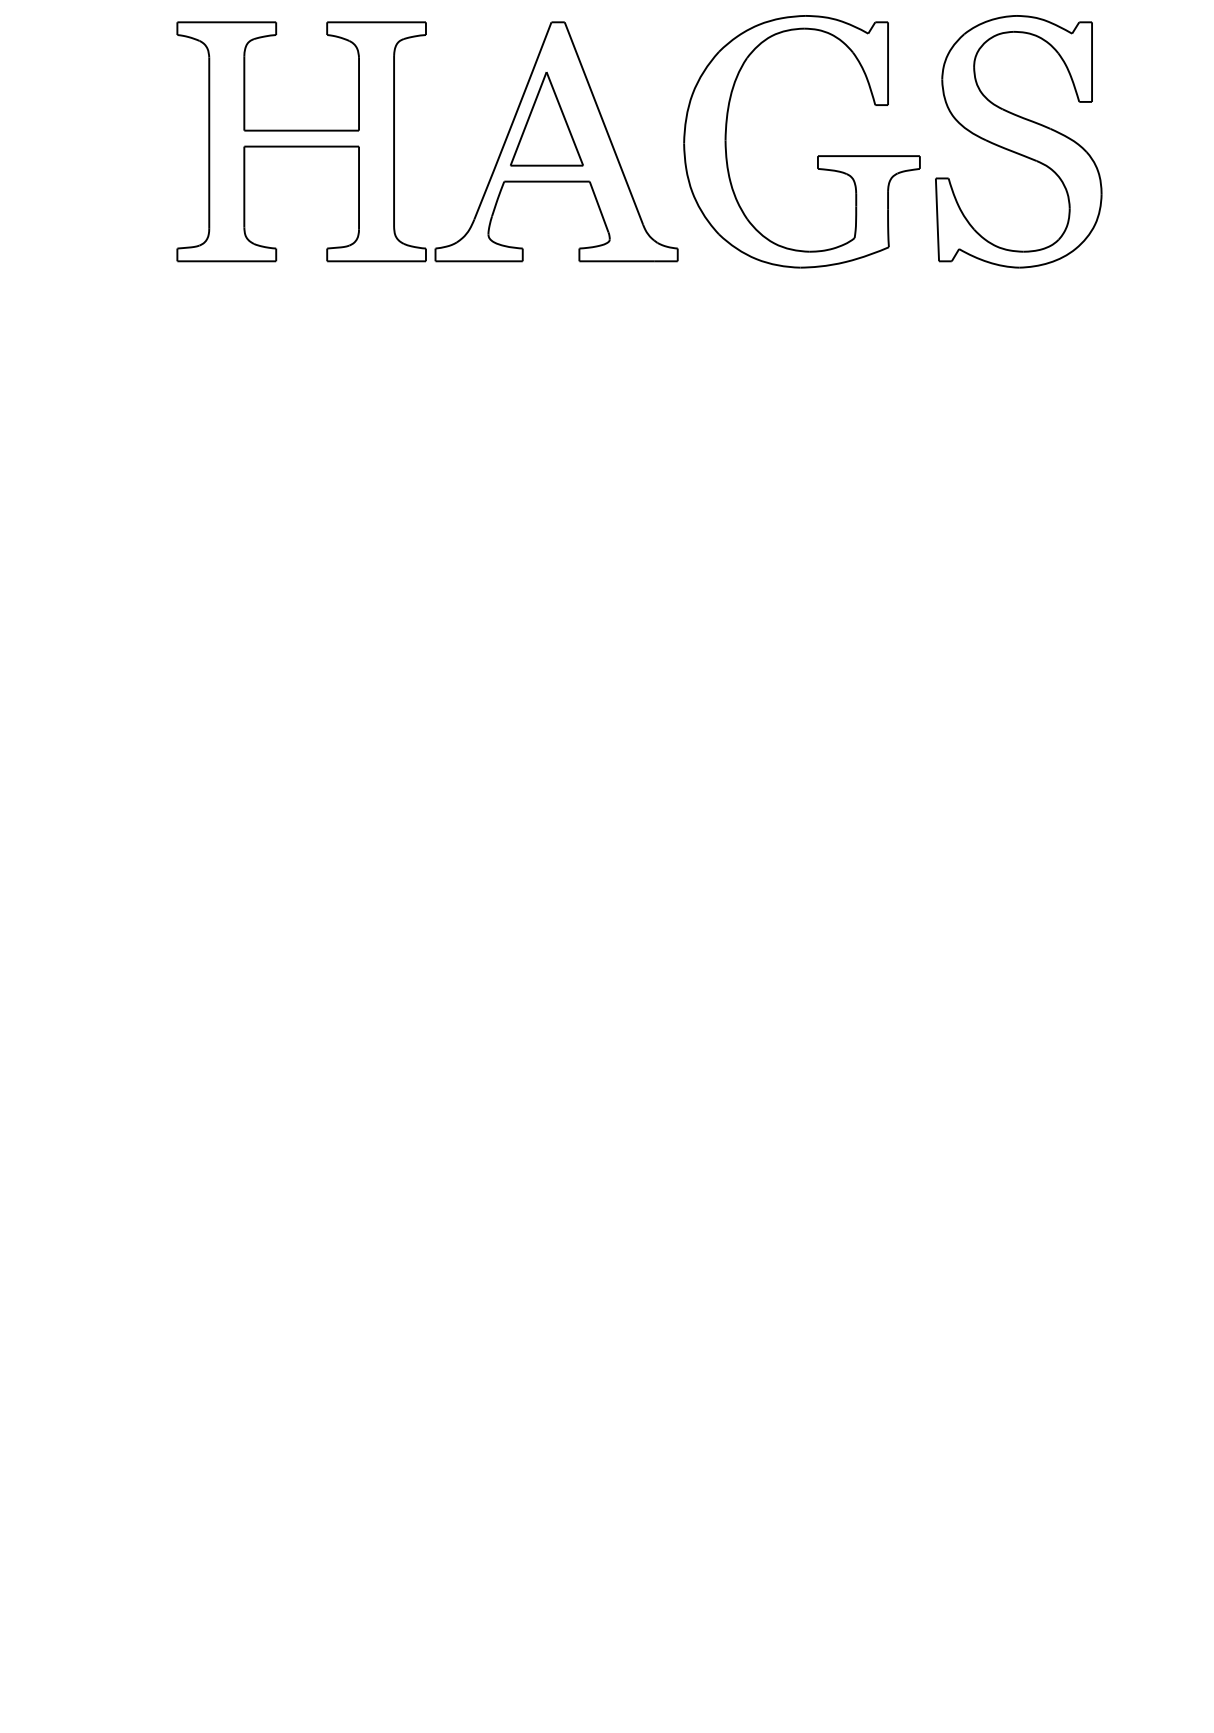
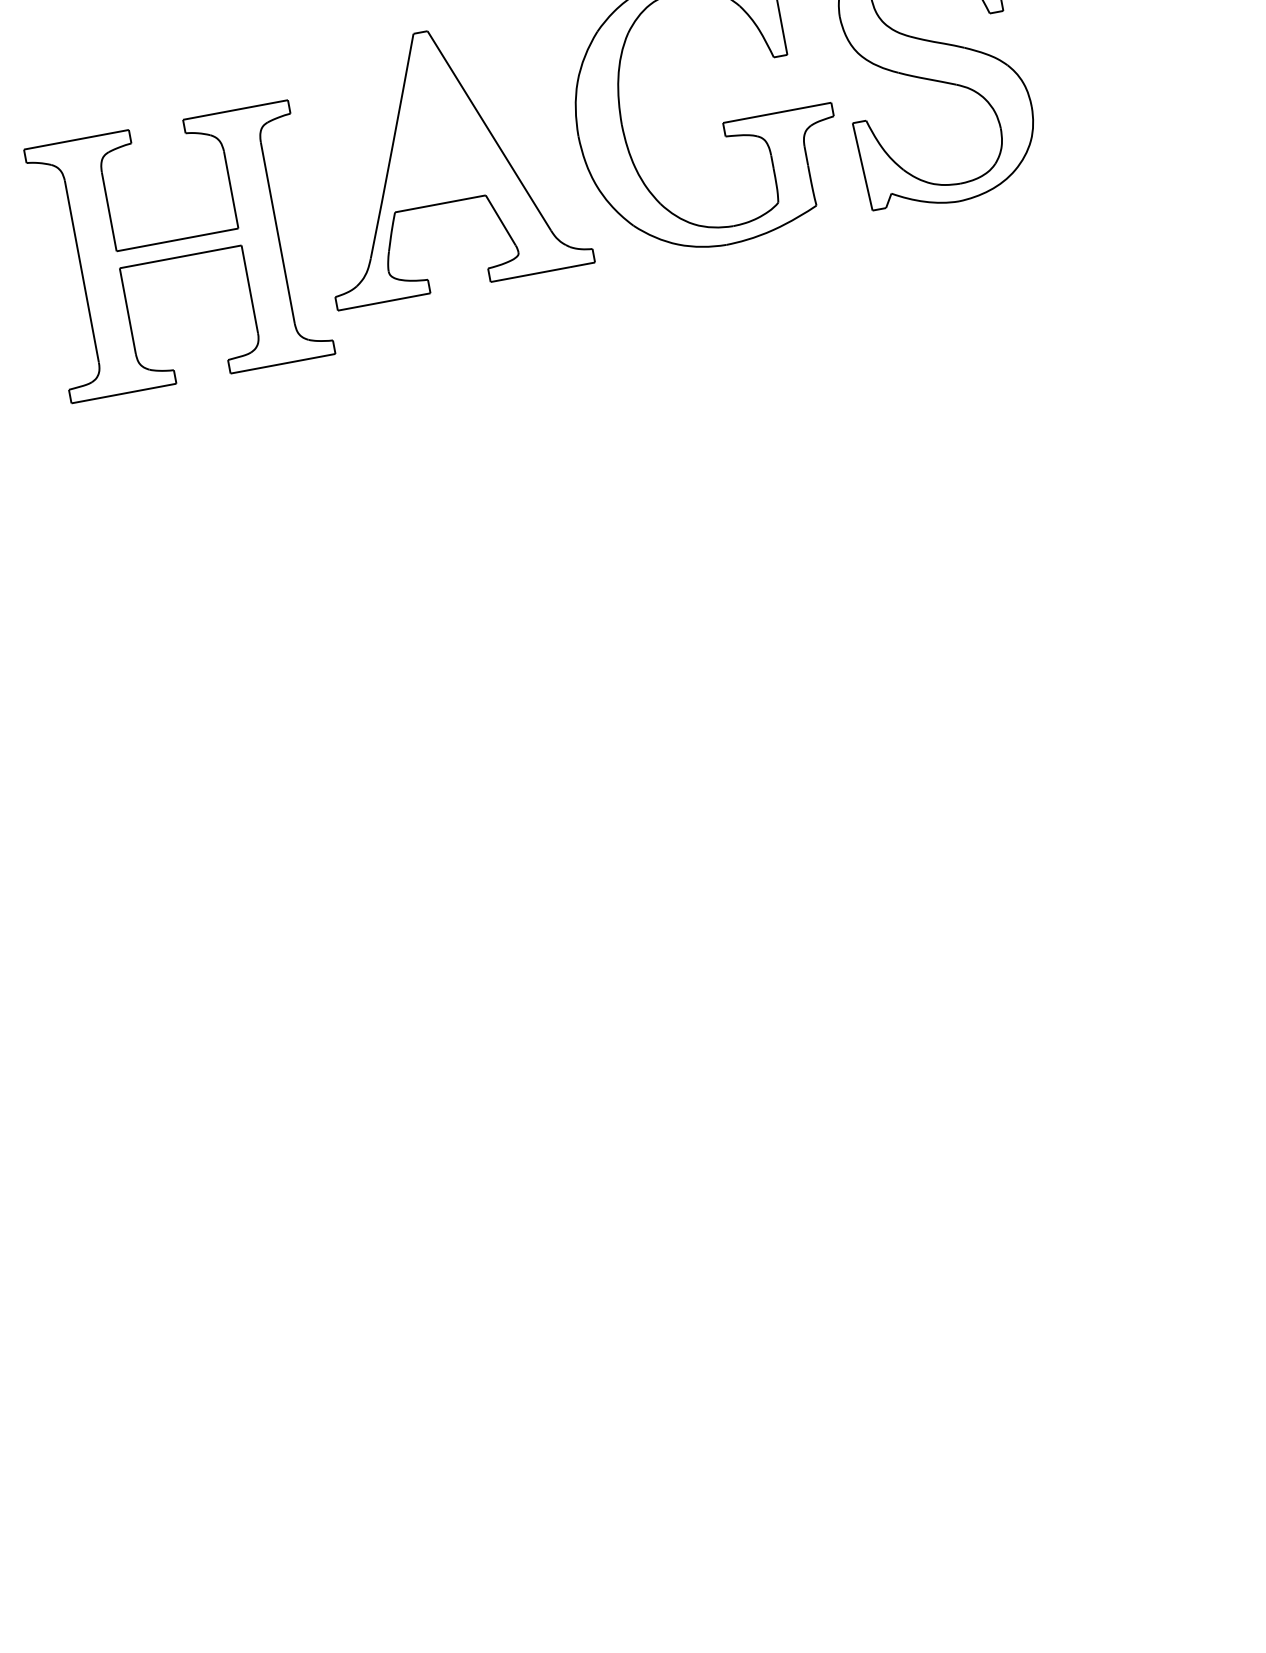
part: (546, 119) -> (427, 138), removed
part: (301, 141) -> (179, 251), moved

